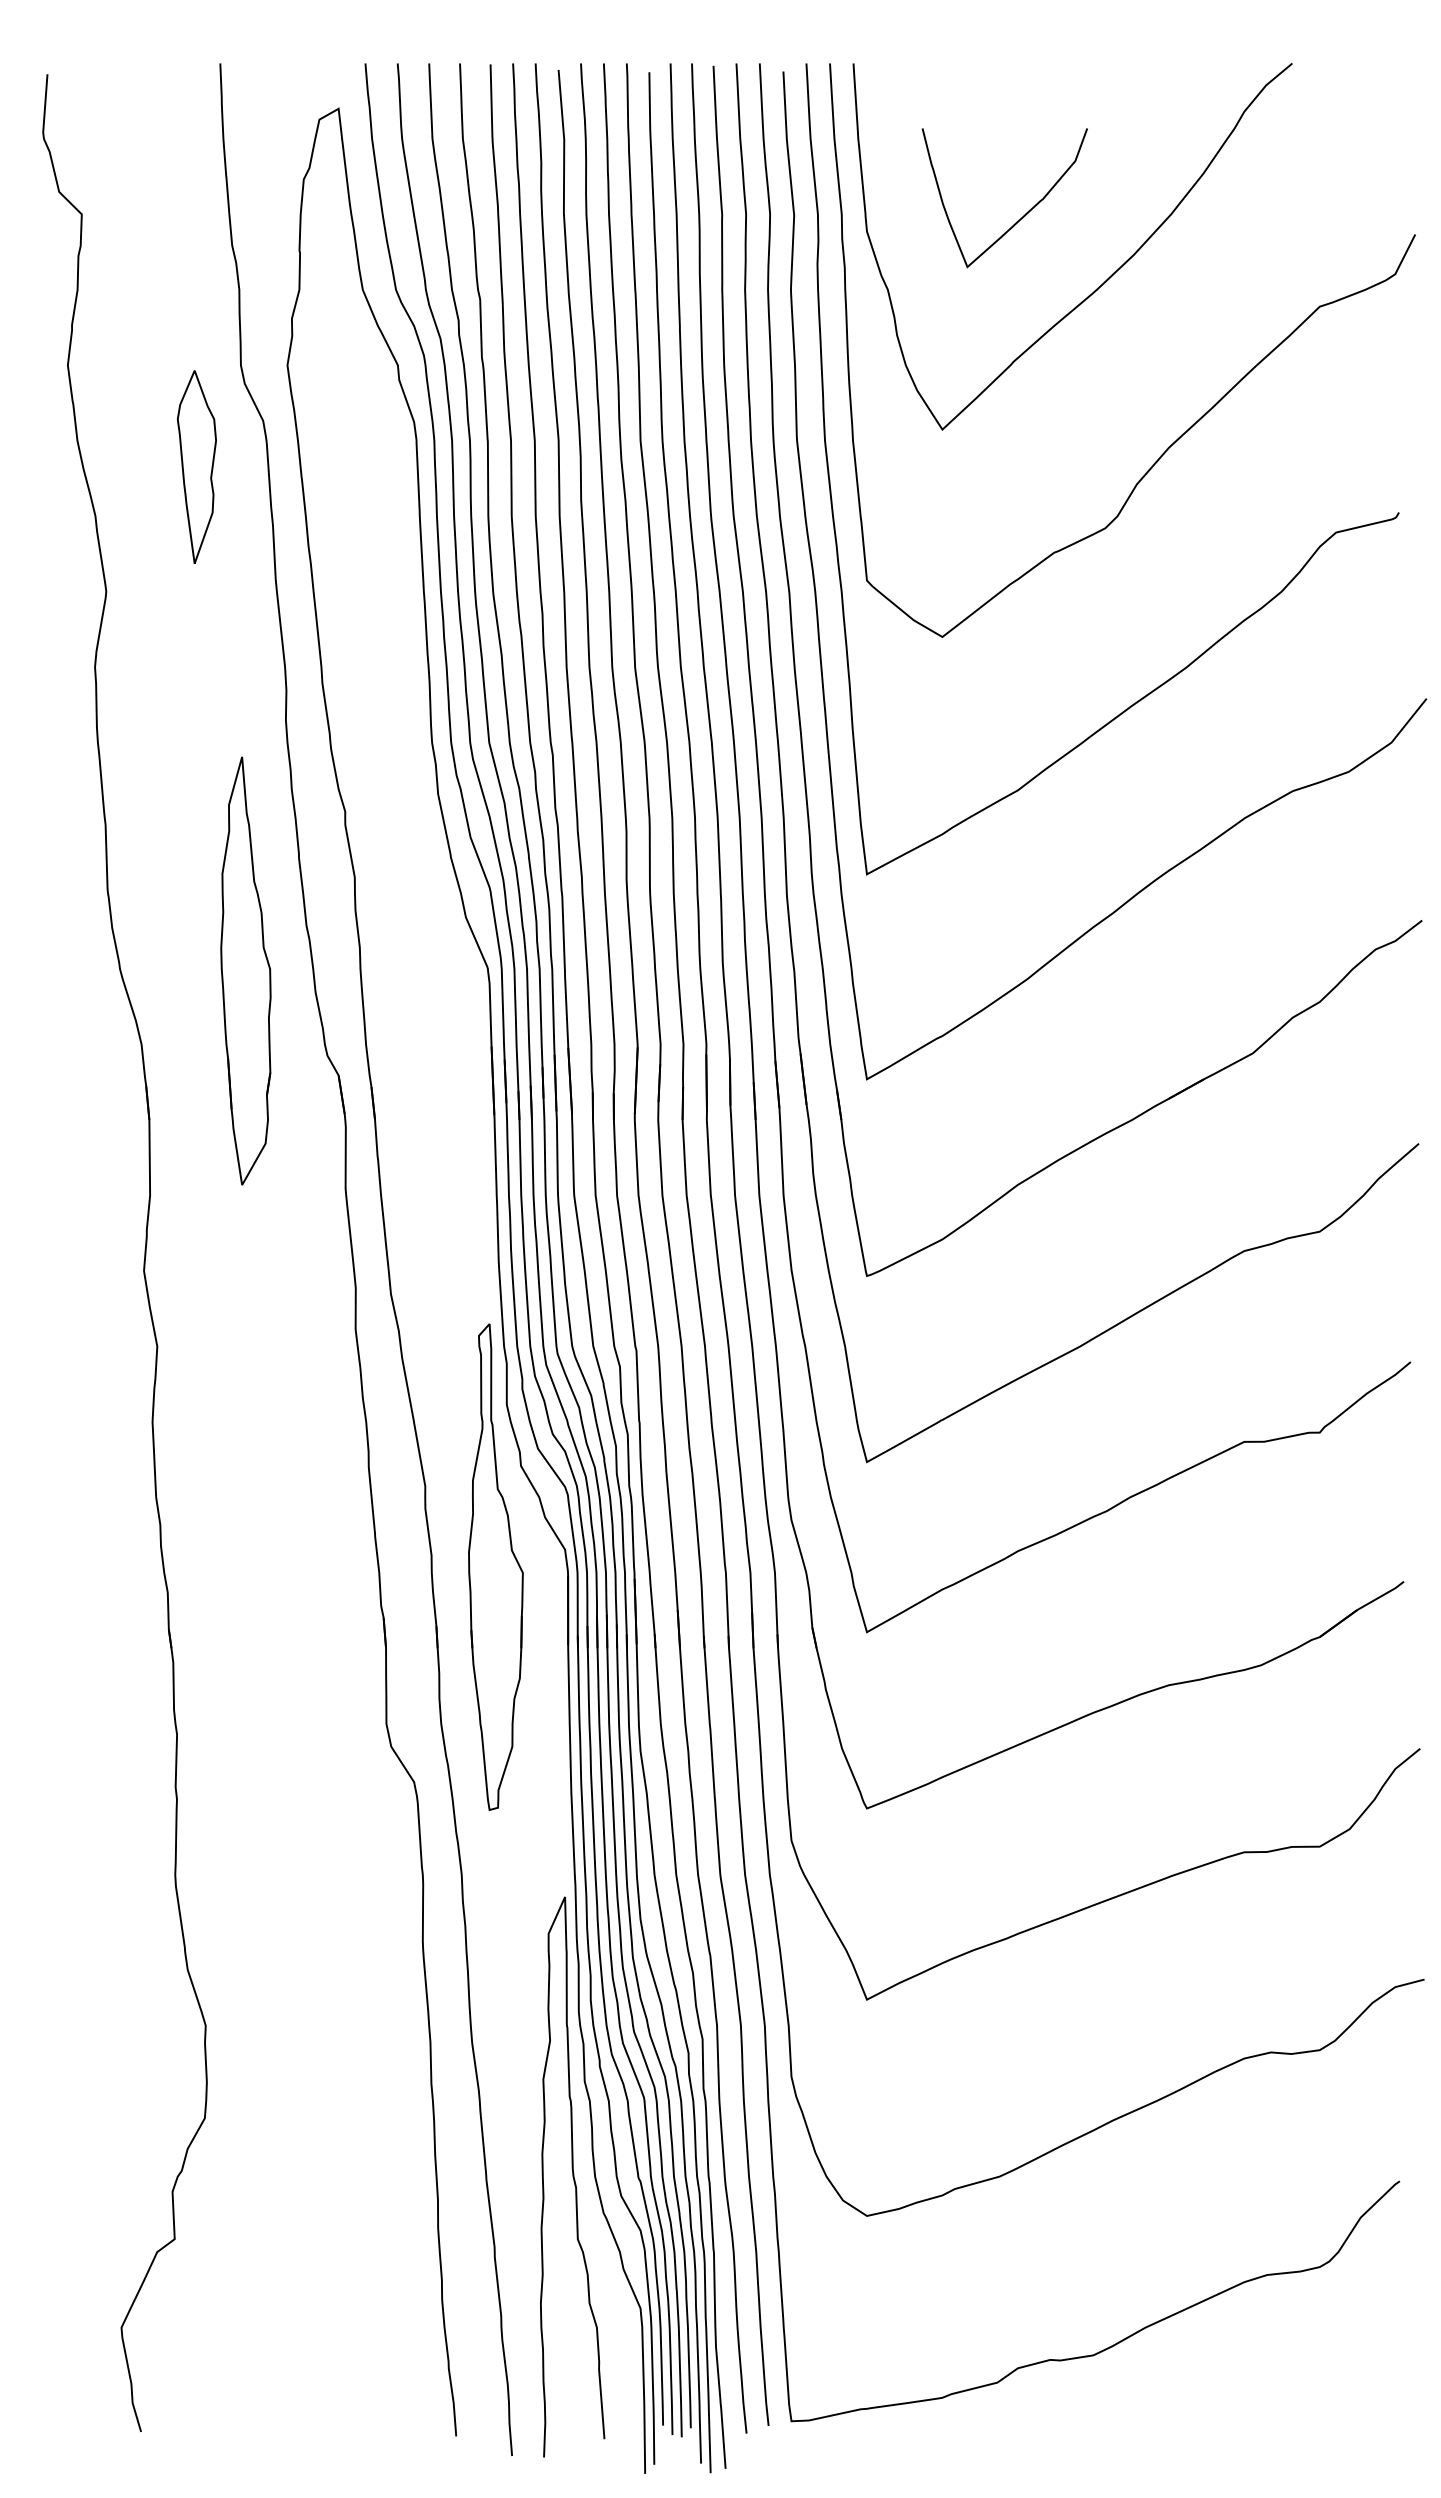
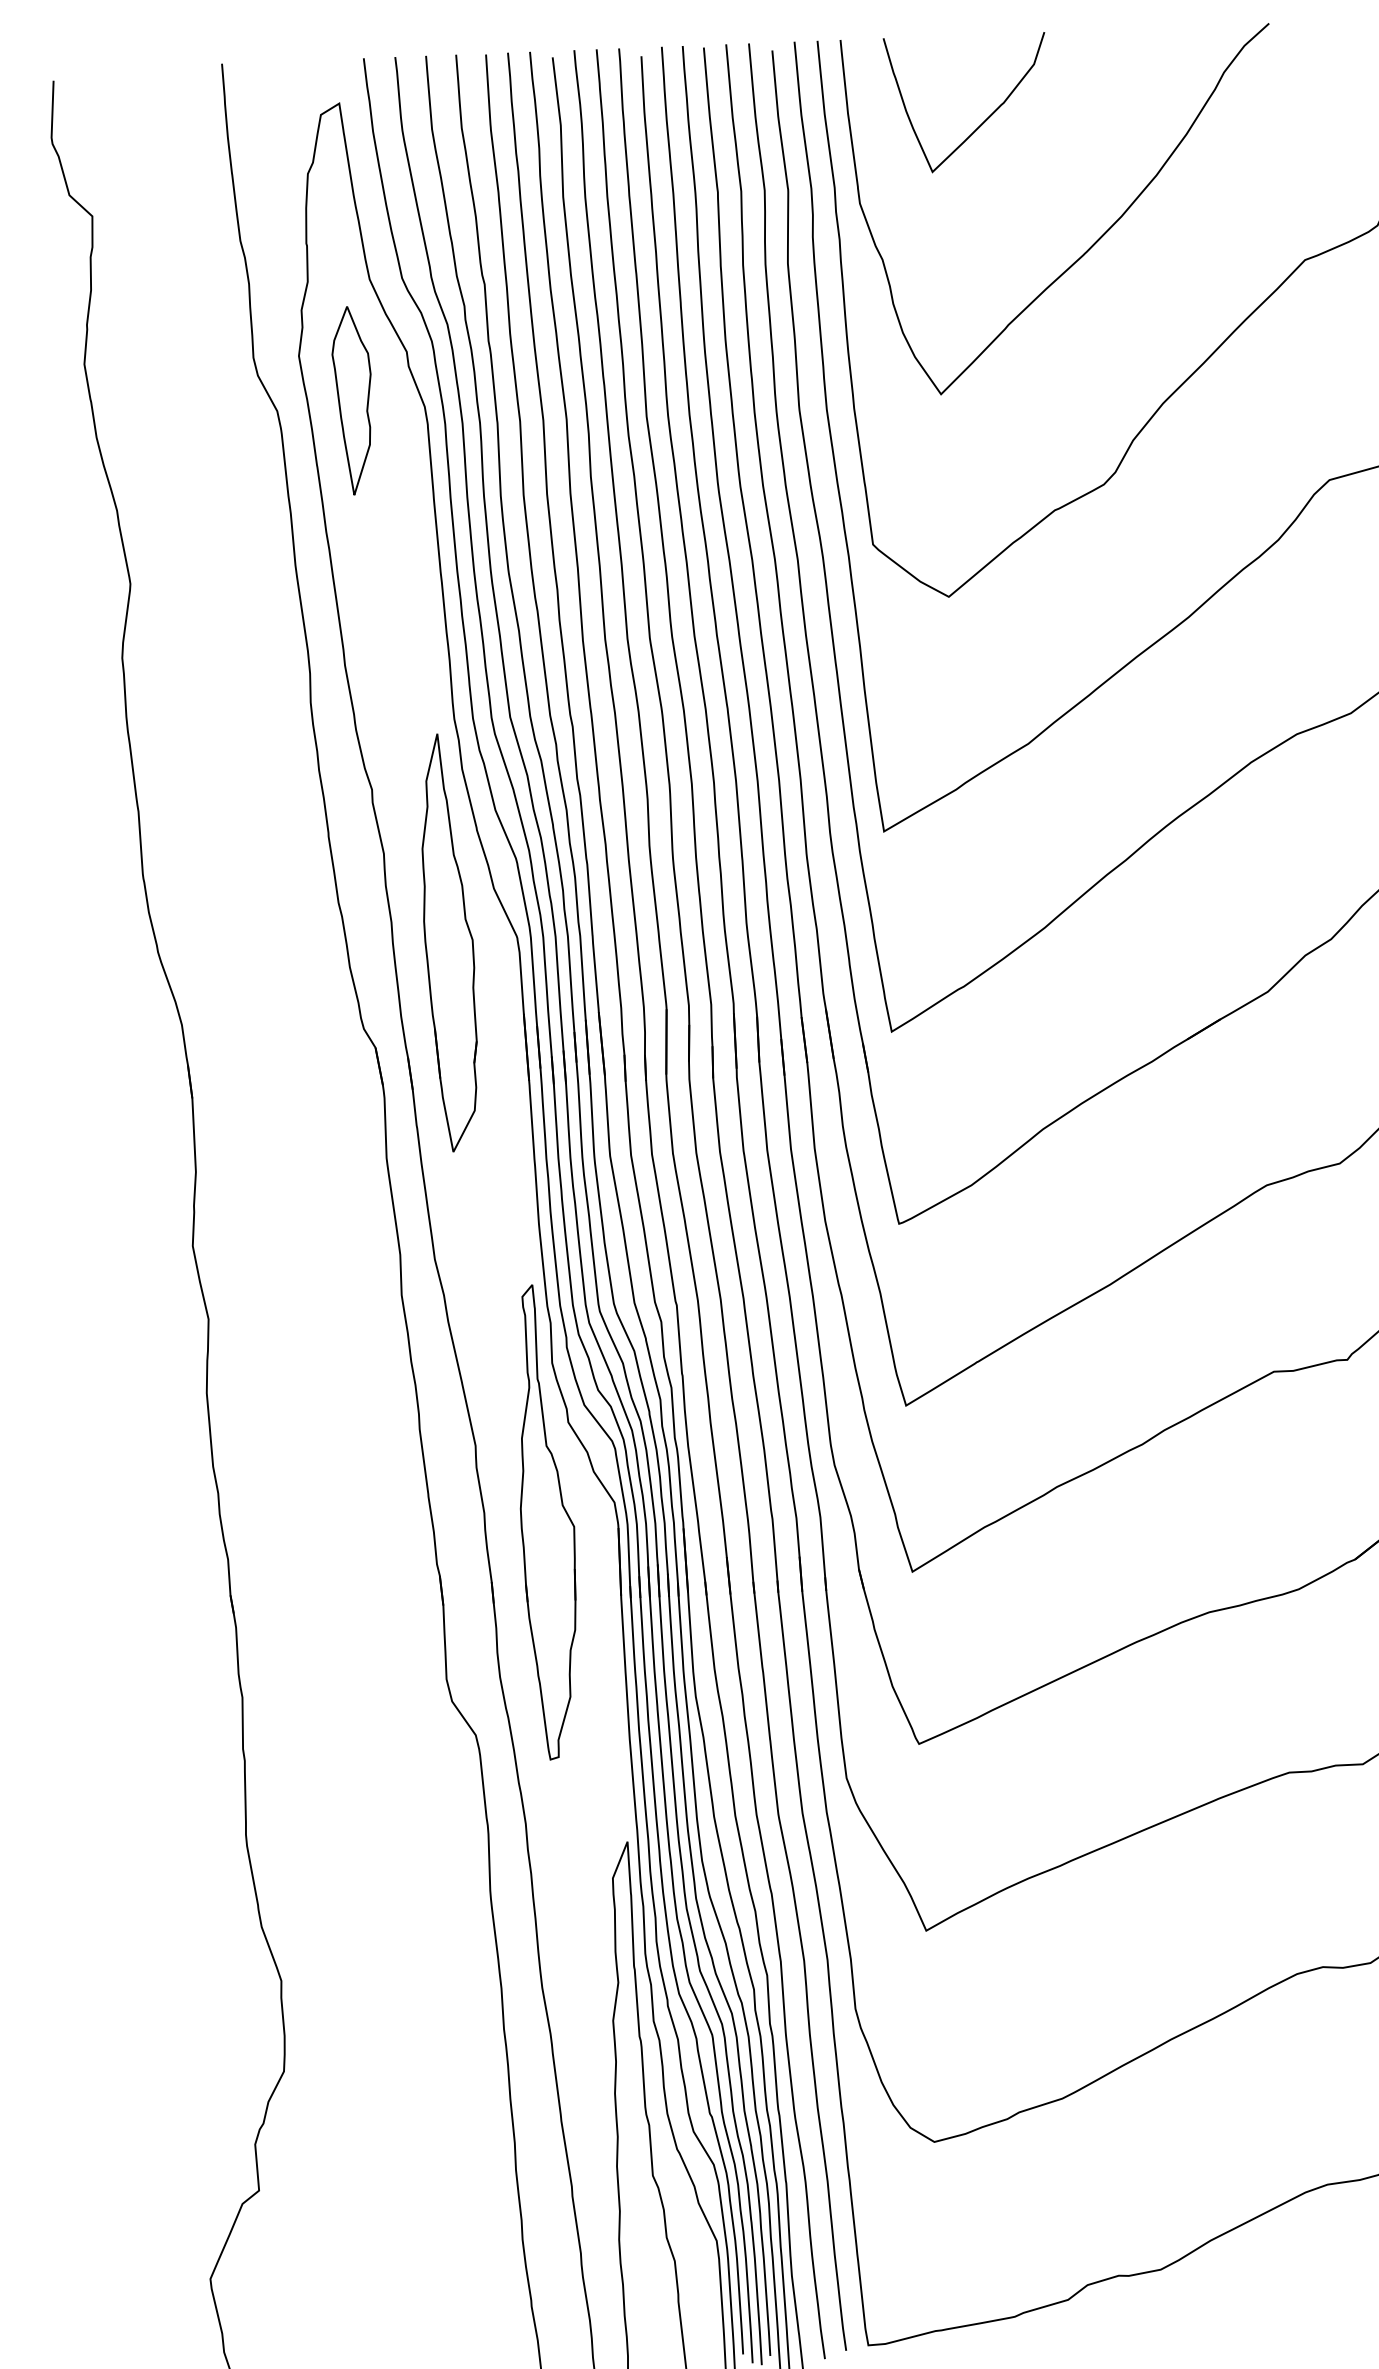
curve: (1022, 216) -> (984, 120), moved
part: (196, 466) -> (352, 400), moved
part: (245, 970) -> (448, 942), moved

